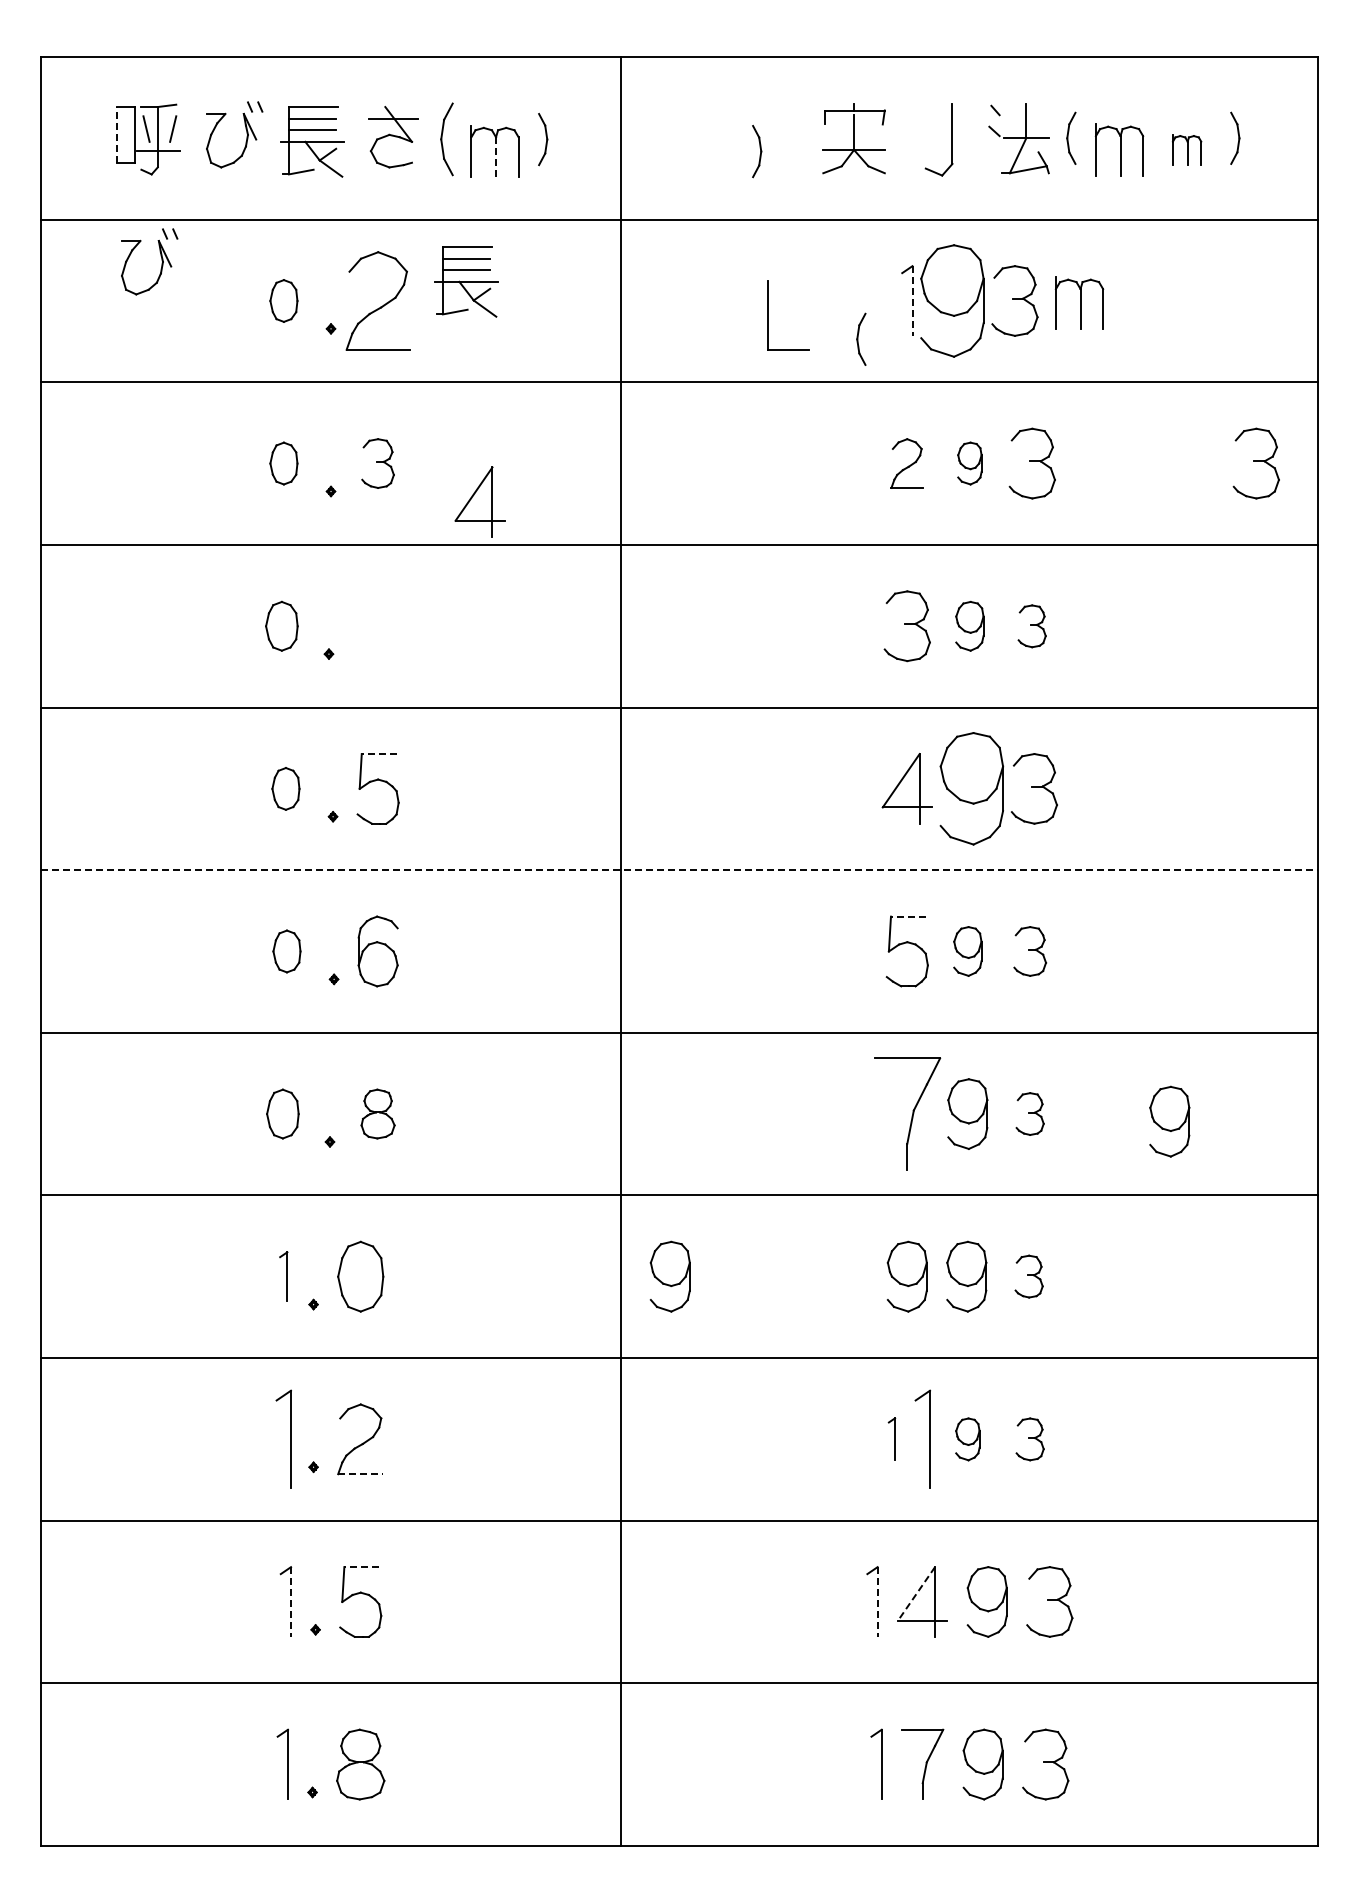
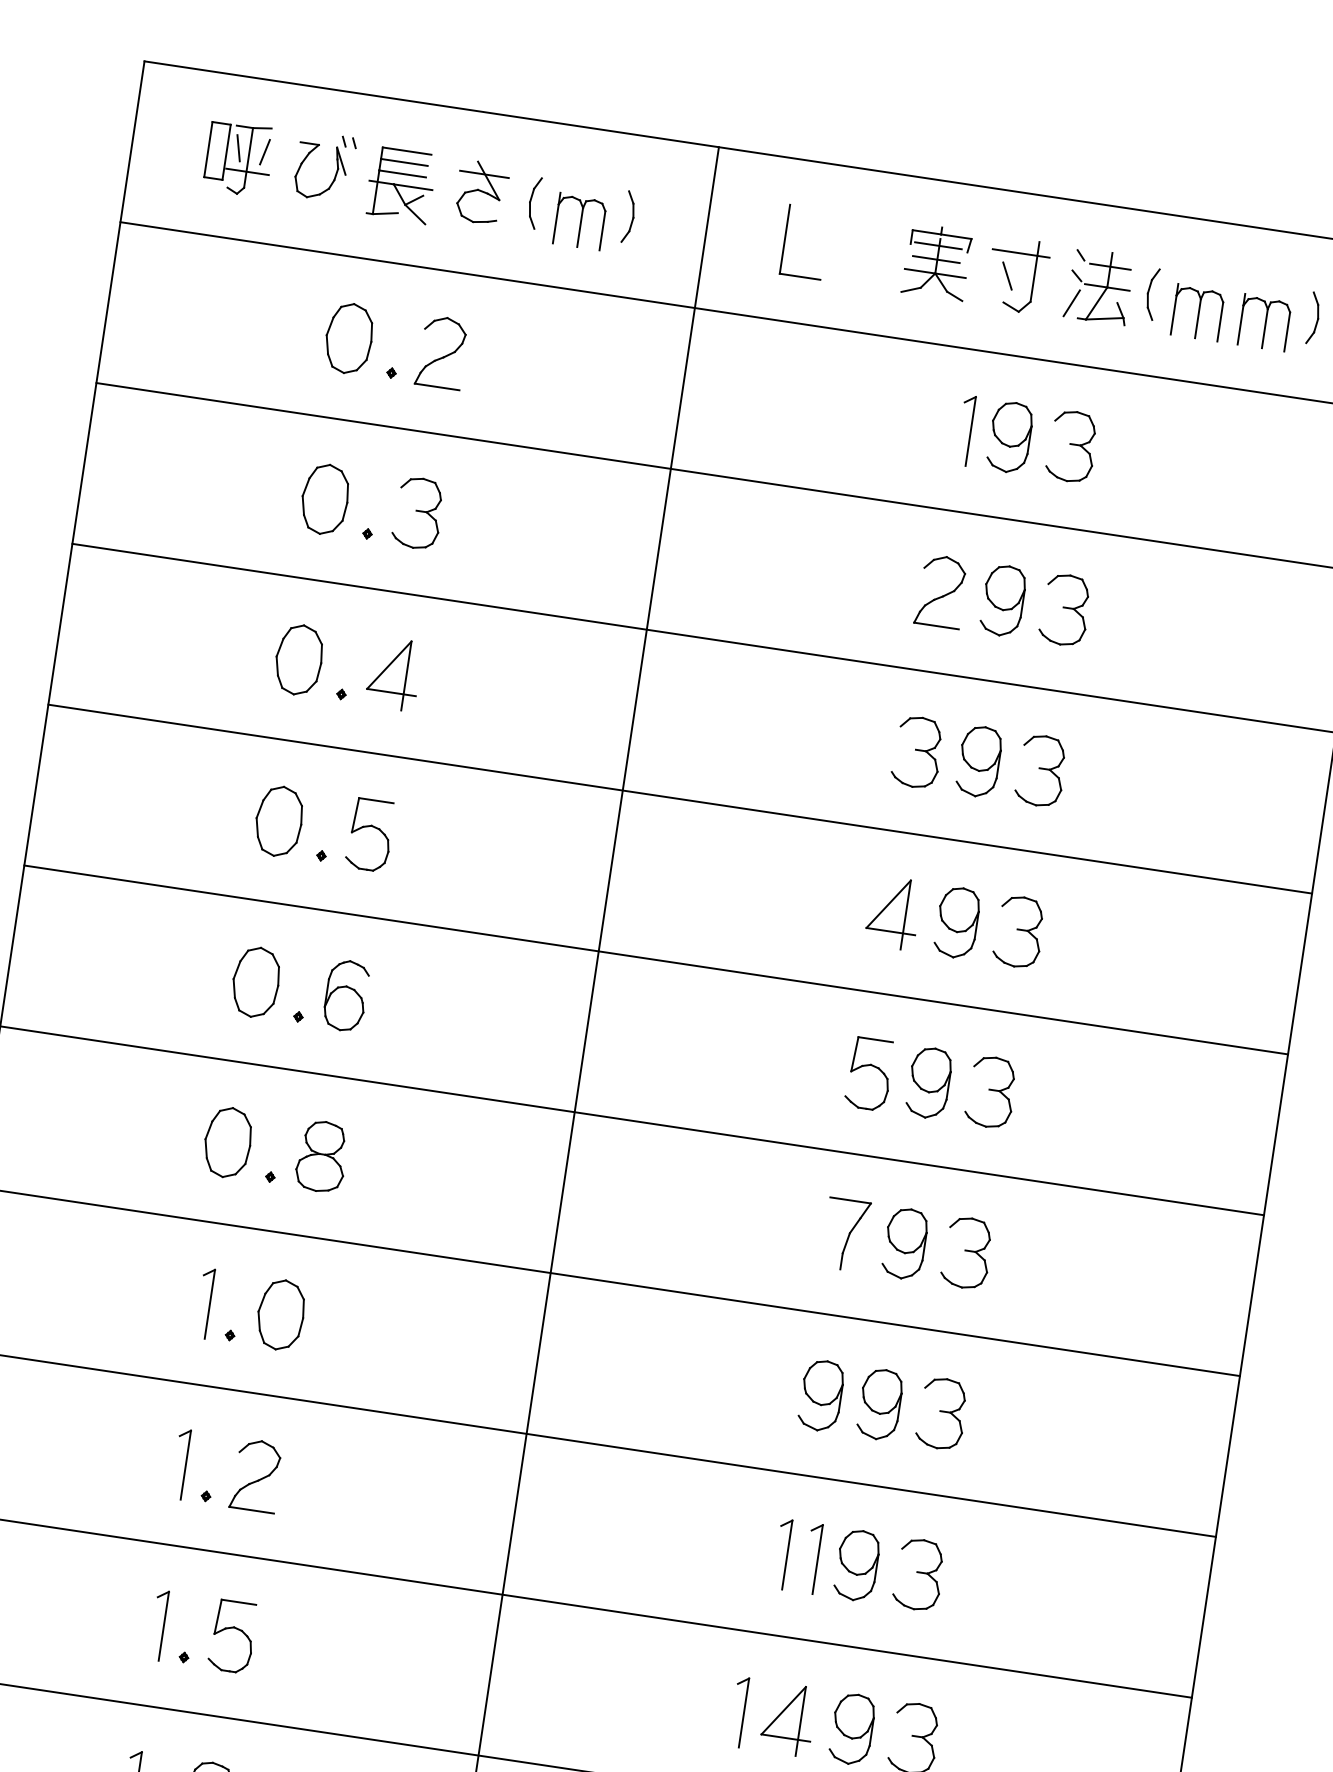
line: (935, 117) -> (1020, 253), added
line: (1025, 117) -> (1109, 266), added
line: (852, 122) -> (937, 246), added
line: (116, 134) -> (208, 149), dashed -> solid
line: (852, 136) -> (935, 259), added
part: (446, 139) -> (533, 202), size x0.71
line: (925, 141) -> (1007, 275), added
part: (1186, 149) -> (1264, 322), size x1.67
part: (757, 151) -> (839, 260), removed
line: (496, 156) -> (580, 227), dashed -> solid
line: (993, 159) -> (1071, 303), added
part: (161, 260) -> (234, 280), removed
part: (466, 281) -> (532, 346), removed
part: (283, 300) -> (348, 338), size x1.67
part: (377, 300) -> (441, 351), size x0.71
part: (952, 300) -> (1010, 436), size x0.62
line: (912, 301) -> (970, 431), dashed -> solid
part: (1079, 302) -> (1135, 457), removed
part: (768, 315) -> (785, 239), moved
part: (861, 338) -> (914, 461), removed
part: (283, 463) -> (324, 499), size x1.67
part: (377, 463) -> (417, 513), size x1.43
part: (906, 463) -> (940, 591), size x1.43
part: (969, 463) -> (1003, 600), size x1.67
part: (1255, 463) -> (1285, 642), removed
part: (479, 501) -> (393, 673), moved
part: (281, 626) -> (298, 660), size x1.43
part: (969, 626) -> (979, 761), size x1.43
part: (1031, 626) -> (1040, 770), size x1.67
line: (378, 754) -> (375, 801), dashed -> solid
part: (285, 788) -> (278, 820), size x1.67
part: (971, 788) -> (957, 922), size x0.62
line: (679, 870) -> (656, 960), dashed -> solid
line: (907, 916) -> (874, 1039), dashed -> solid
part: (286, 951) -> (255, 982), size x1.67
part: (967, 951) -> (929, 1082), size x1.43
part: (1029, 951) -> (990, 1092), size x1.43
part: (282, 1113) -> (227, 1141), size x1.43
part: (377, 1113) -> (321, 1155), size x1.43
part: (907, 1113) -> (845, 1234), size x0.62
part: (1029, 1113) -> (966, 1252), size x1.67
part: (1169, 1121) -> (1103, 1280), removed
part: (283, 1276) -> (204, 1303), size x1.43
part: (669, 1276) -> (586, 1360), removed
part: (1028, 1276) -> (941, 1413), size x1.67
part: (283, 1438) -> (180, 1463), size x0.71
part: (891, 1438) -> (781, 1553), size x1.67
part: (922, 1438) -> (812, 1557), size x0.71
part: (967, 1439) -> (856, 1565), size x1.67
part: (1029, 1439) -> (918, 1574), size x1.67
line: (360, 1474) -> (251, 1510), dashed -> solid
line: (361, 1567) -> (238, 1602), dashed -> solid
line: (916, 1594) -> (783, 1711), dashed -> solid
line: (291, 1601) -> (164, 1625), dashed -> solid
line: (877, 1601) -> (743, 1712), dashed -> solid

